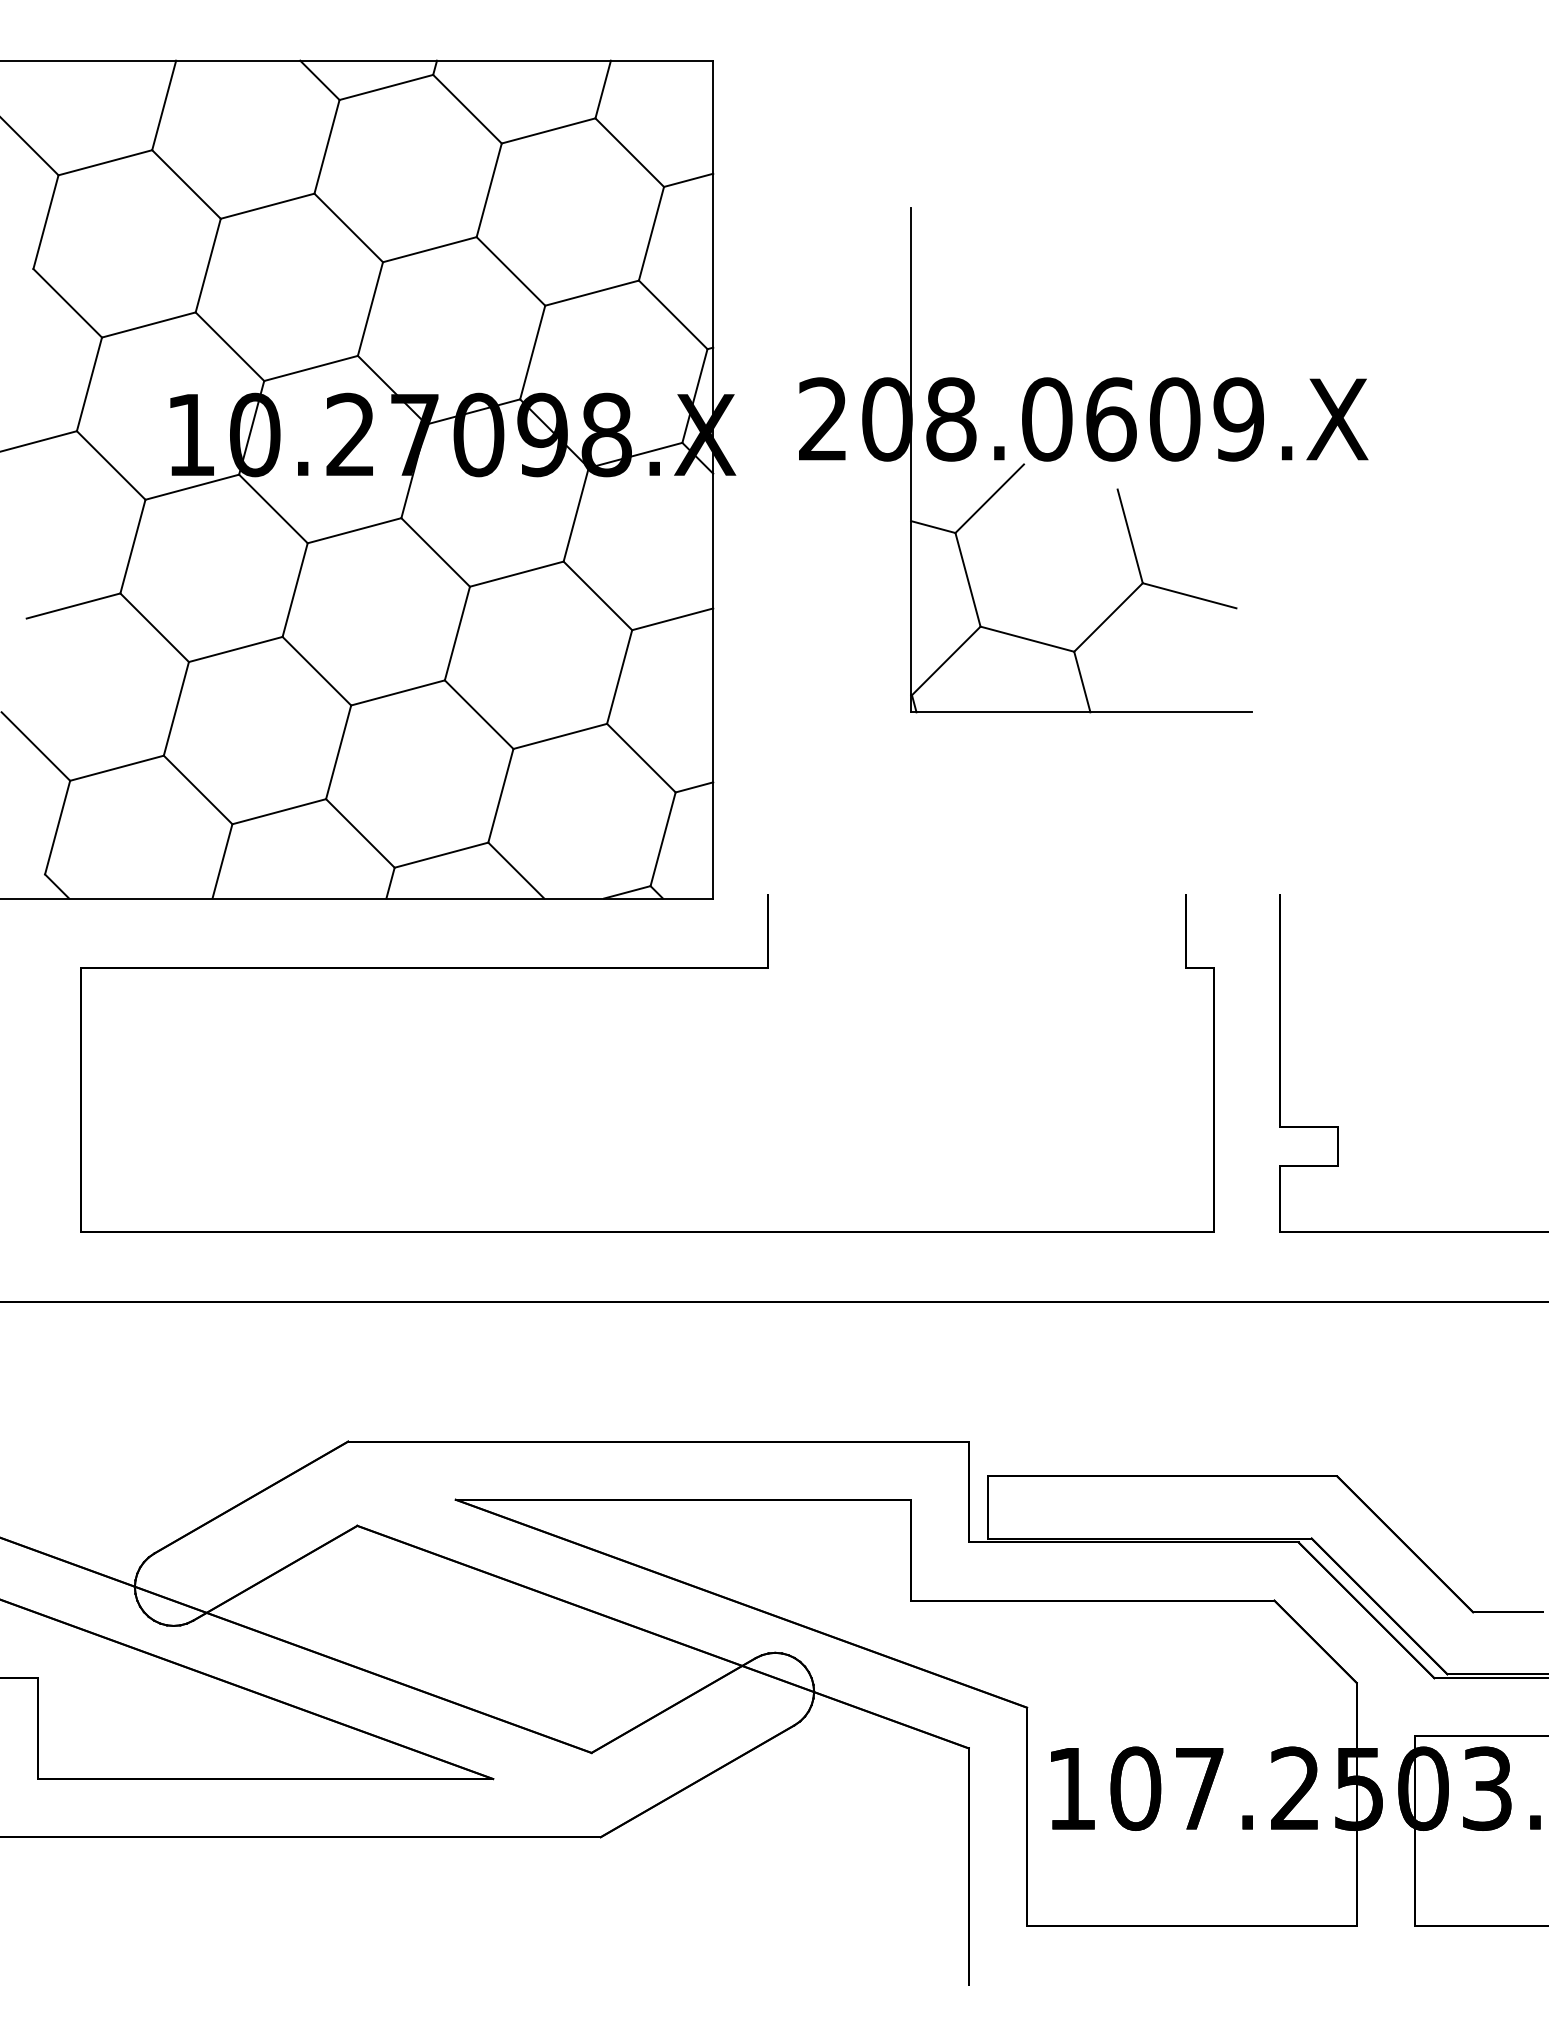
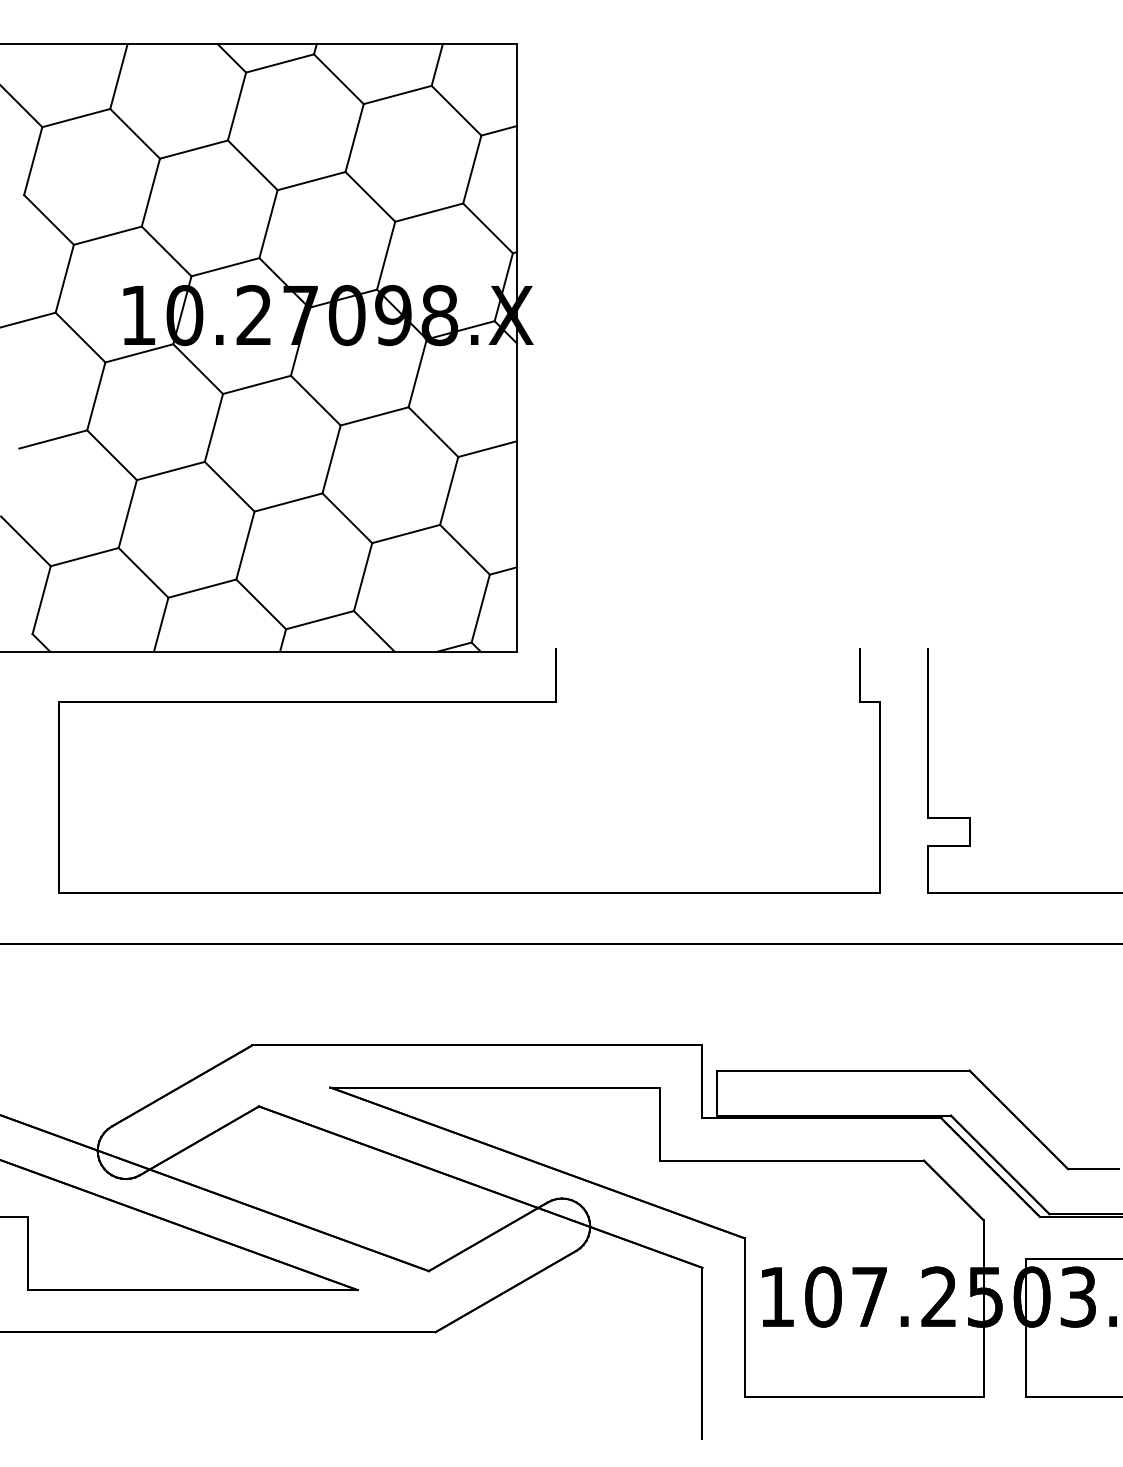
part: (1094, 453) -> (793, 328), removed

